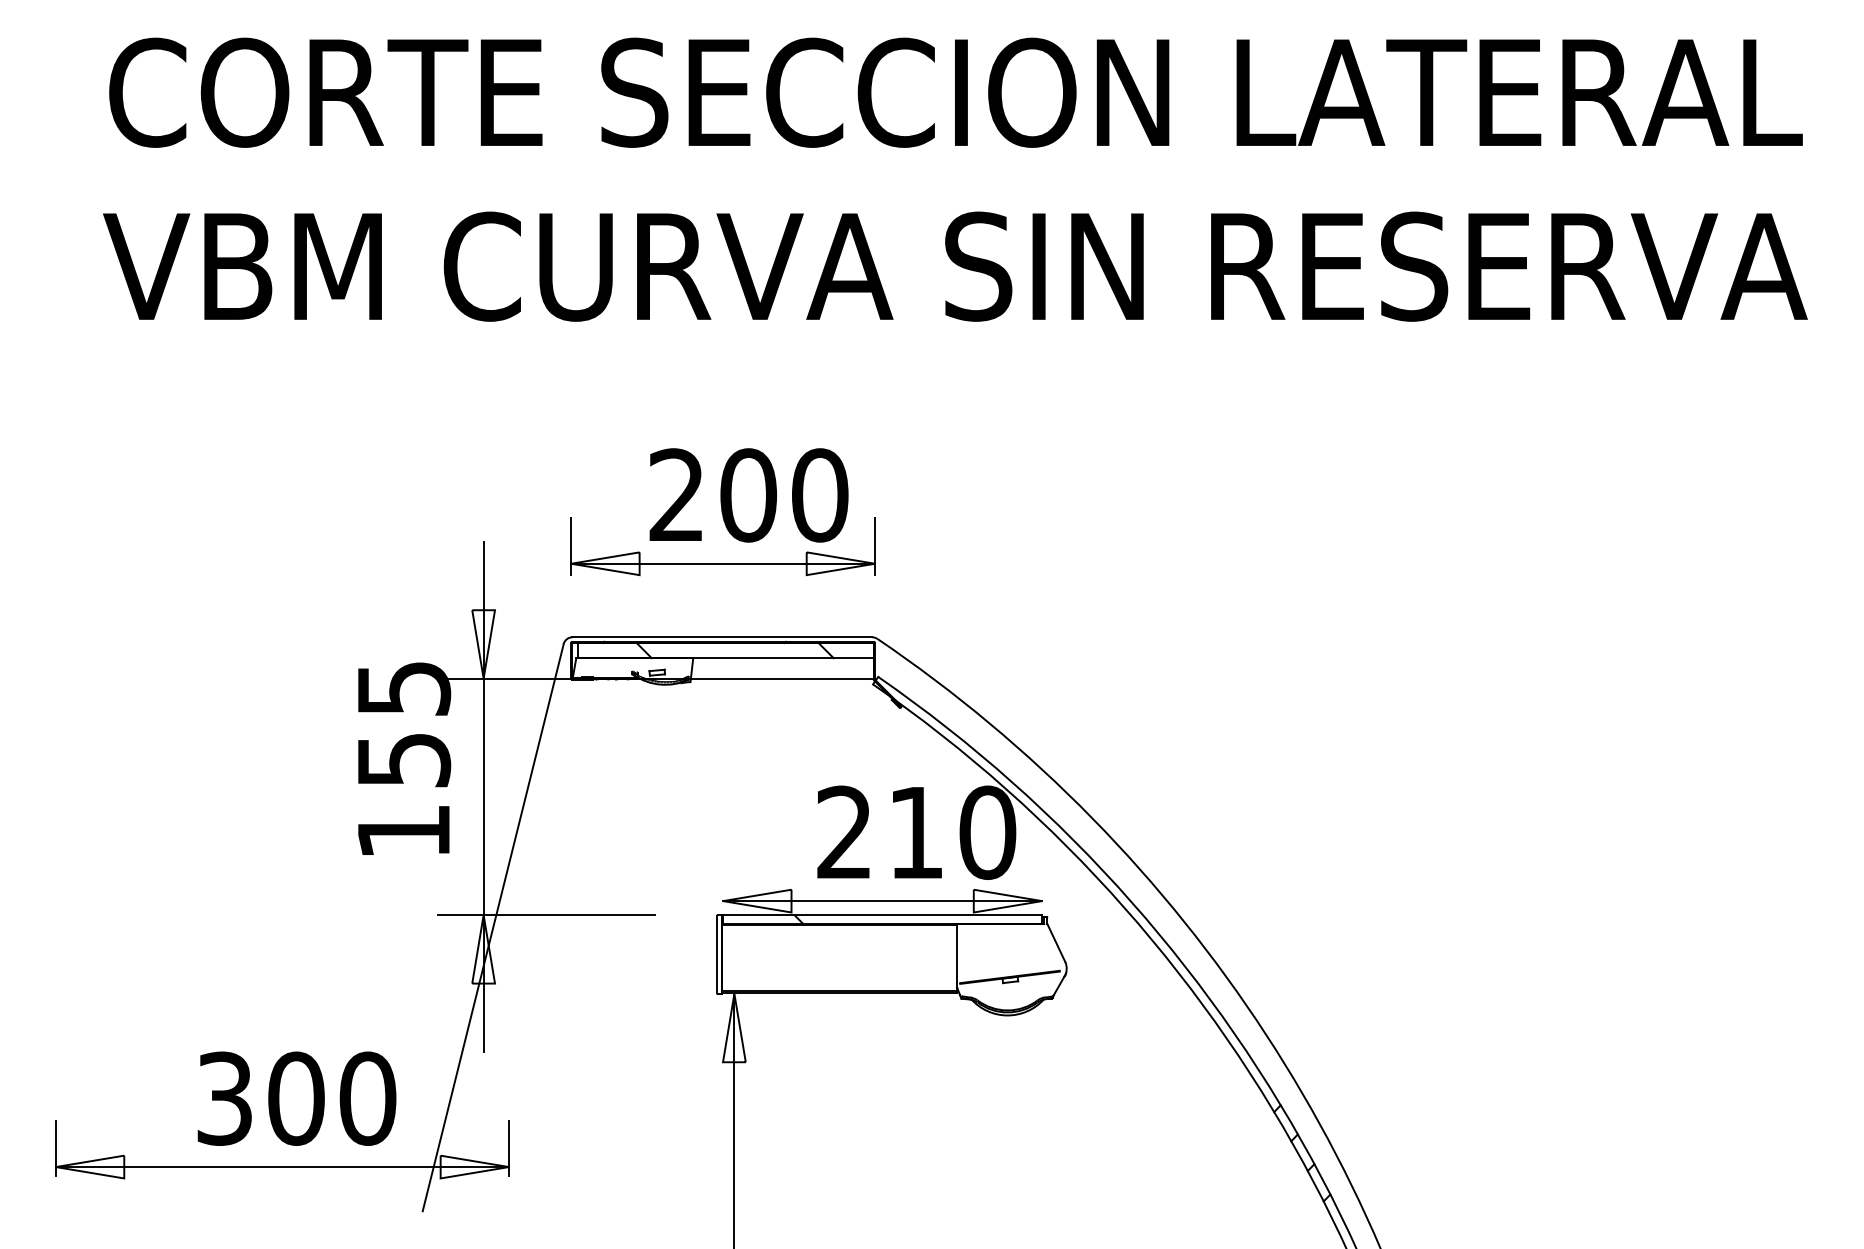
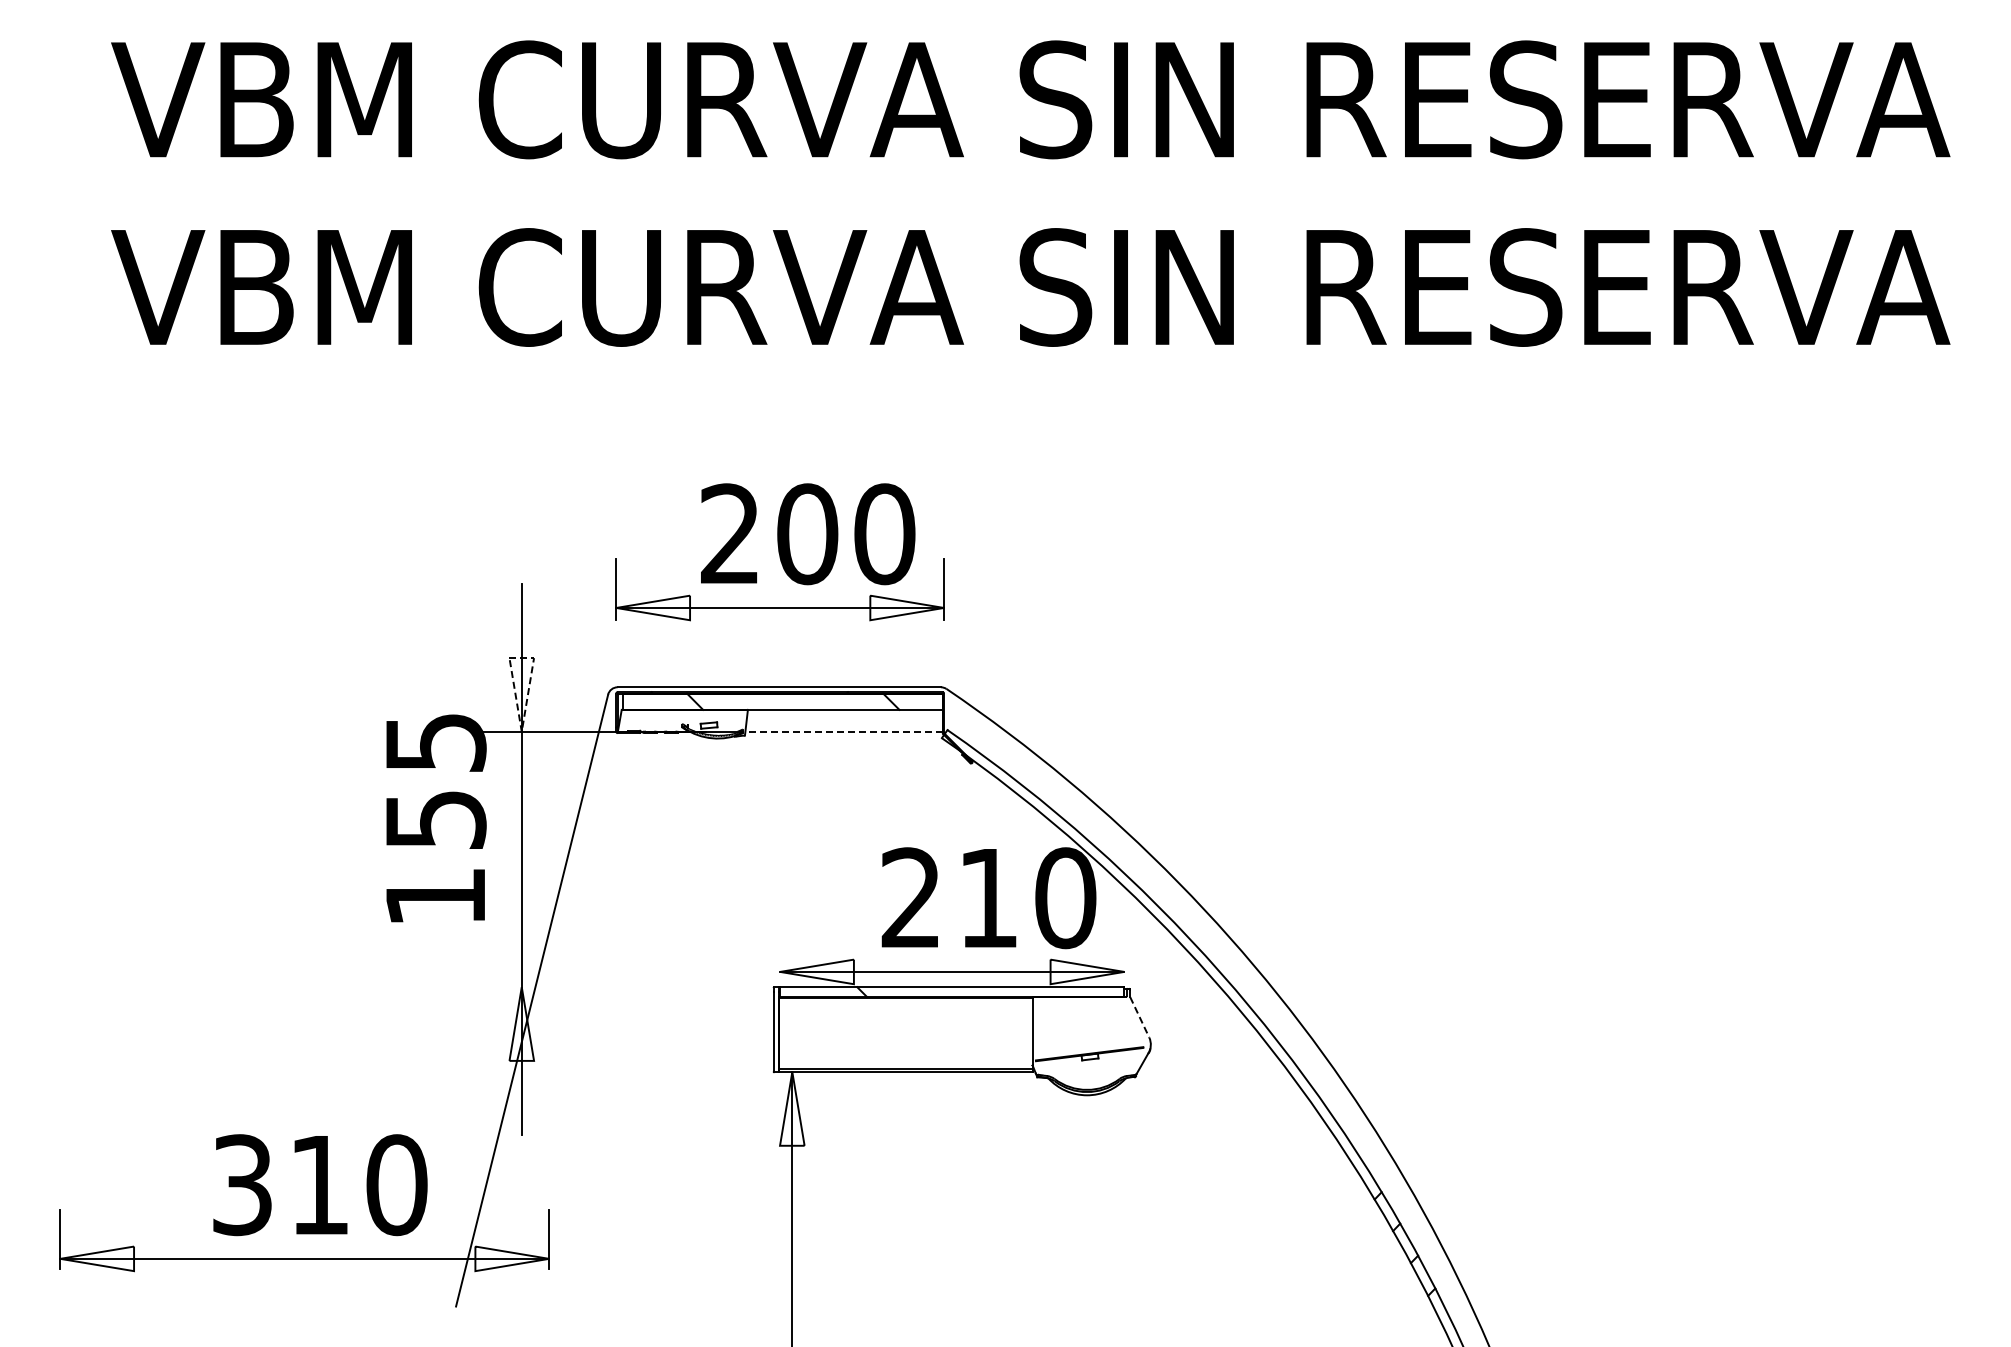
text: (955, 92) -> (1030, 99), CORTE SECCION LATERAL -> VBM CURVA SIN RESERVA
line: (485, 668) -> (523, 720), solid -> dashed
line: (782, 678) -> (844, 731), solid -> dashed
line: (546, 915) -> (589, 987), removed
line: (1056, 943) -> (1139, 1017), solid -> dashed
text: (296, 1099) -> (319, 1185), 300 -> 310

